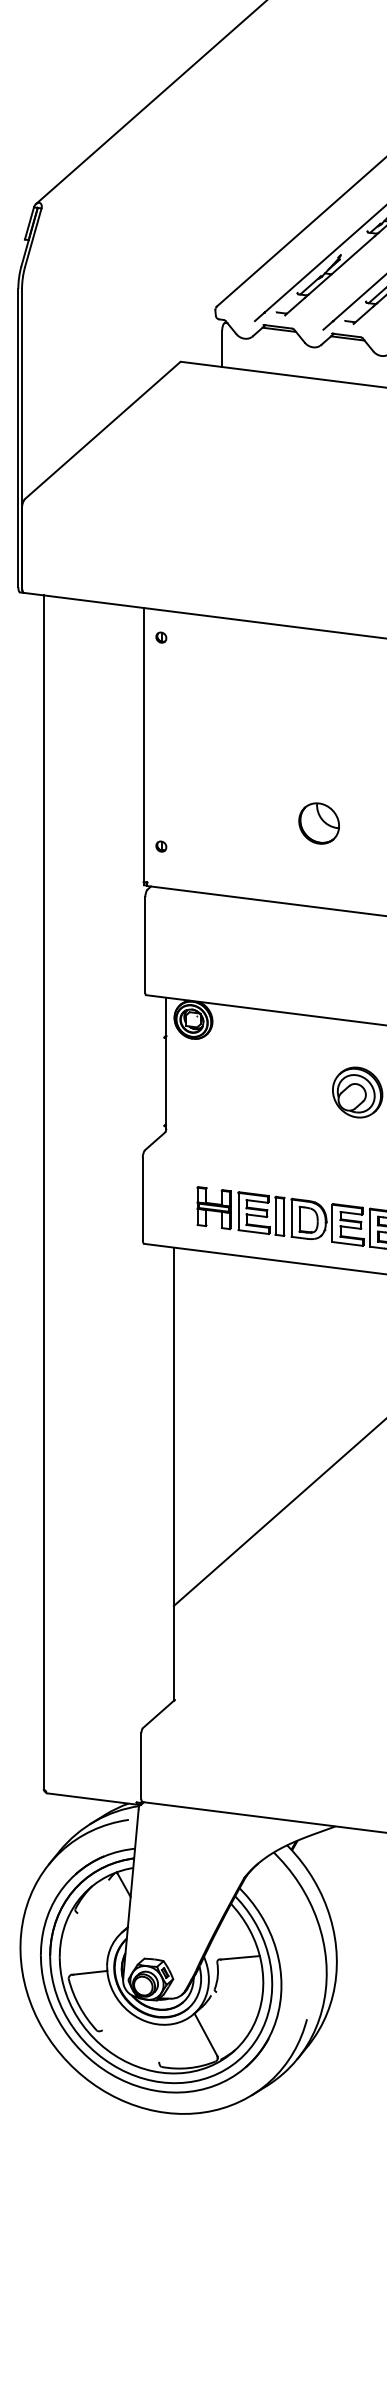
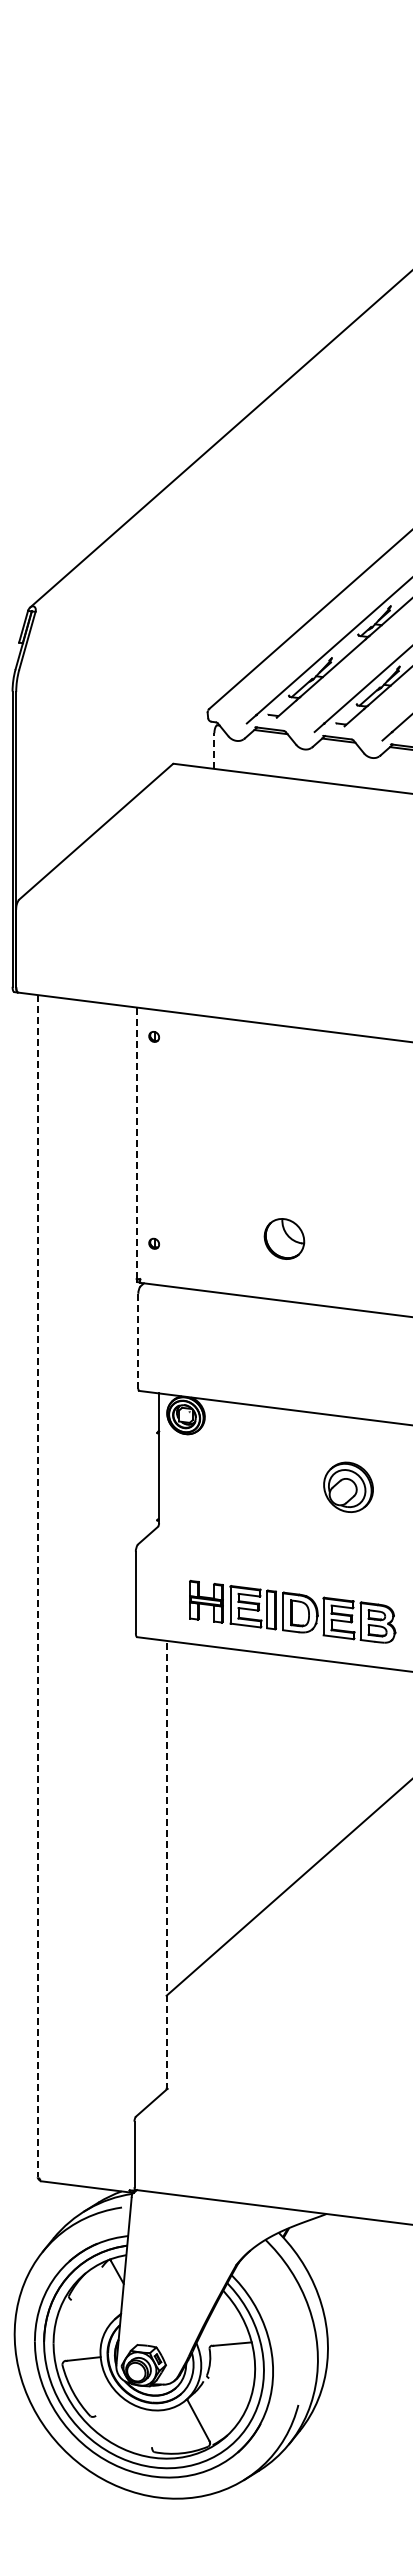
line: (222, 349) -> (214, 751), solid -> dashed
line: (143, 745) -> (136, 1143), solid -> dashed
part: (319, 823) -> (284, 1238), moved
line: (145, 945) -> (138, 1341), solid -> dashed
line: (43, 1192) -> (37, 1586), solid -> dashed
line: (173, 1473) -> (166, 1864), solid -> dashed

